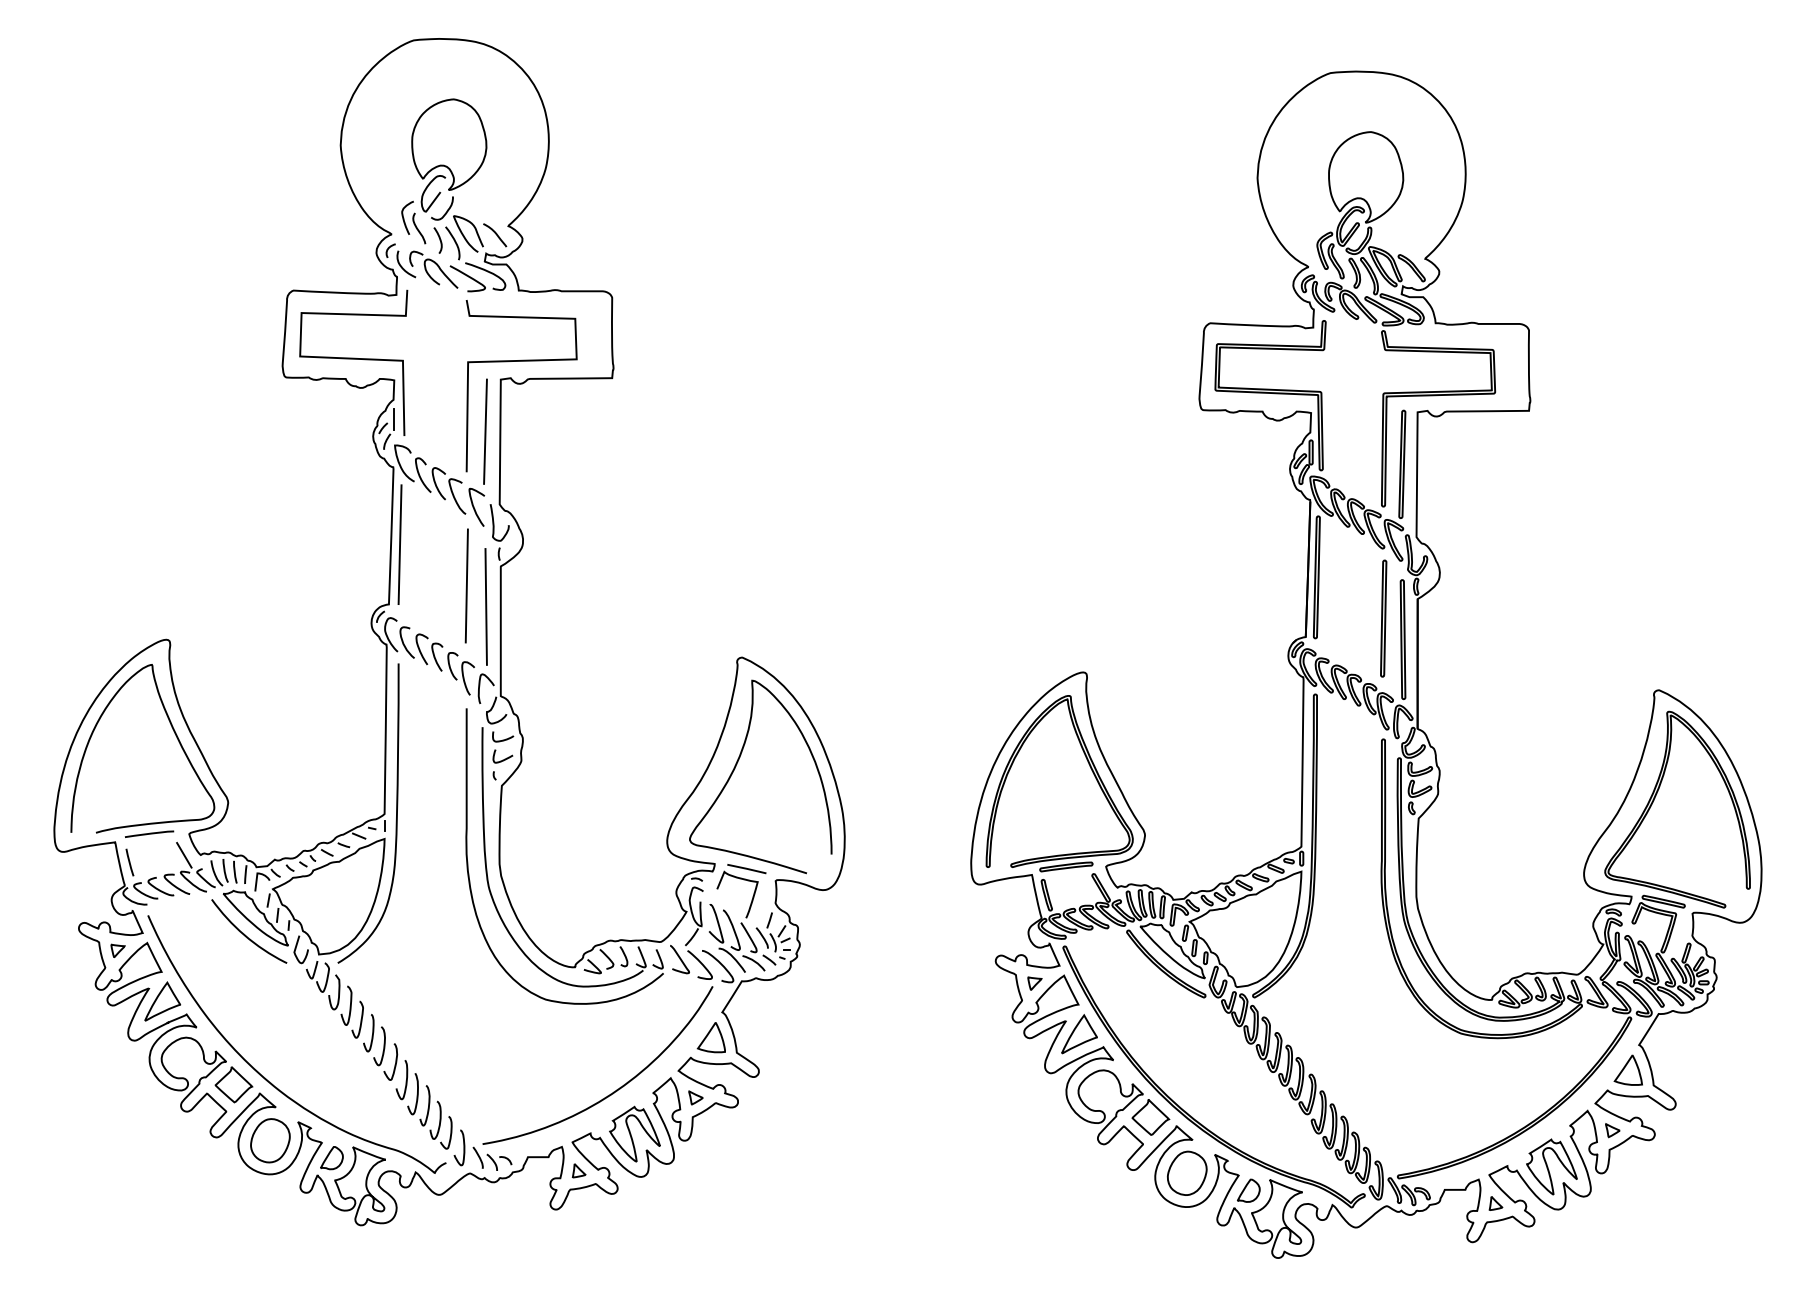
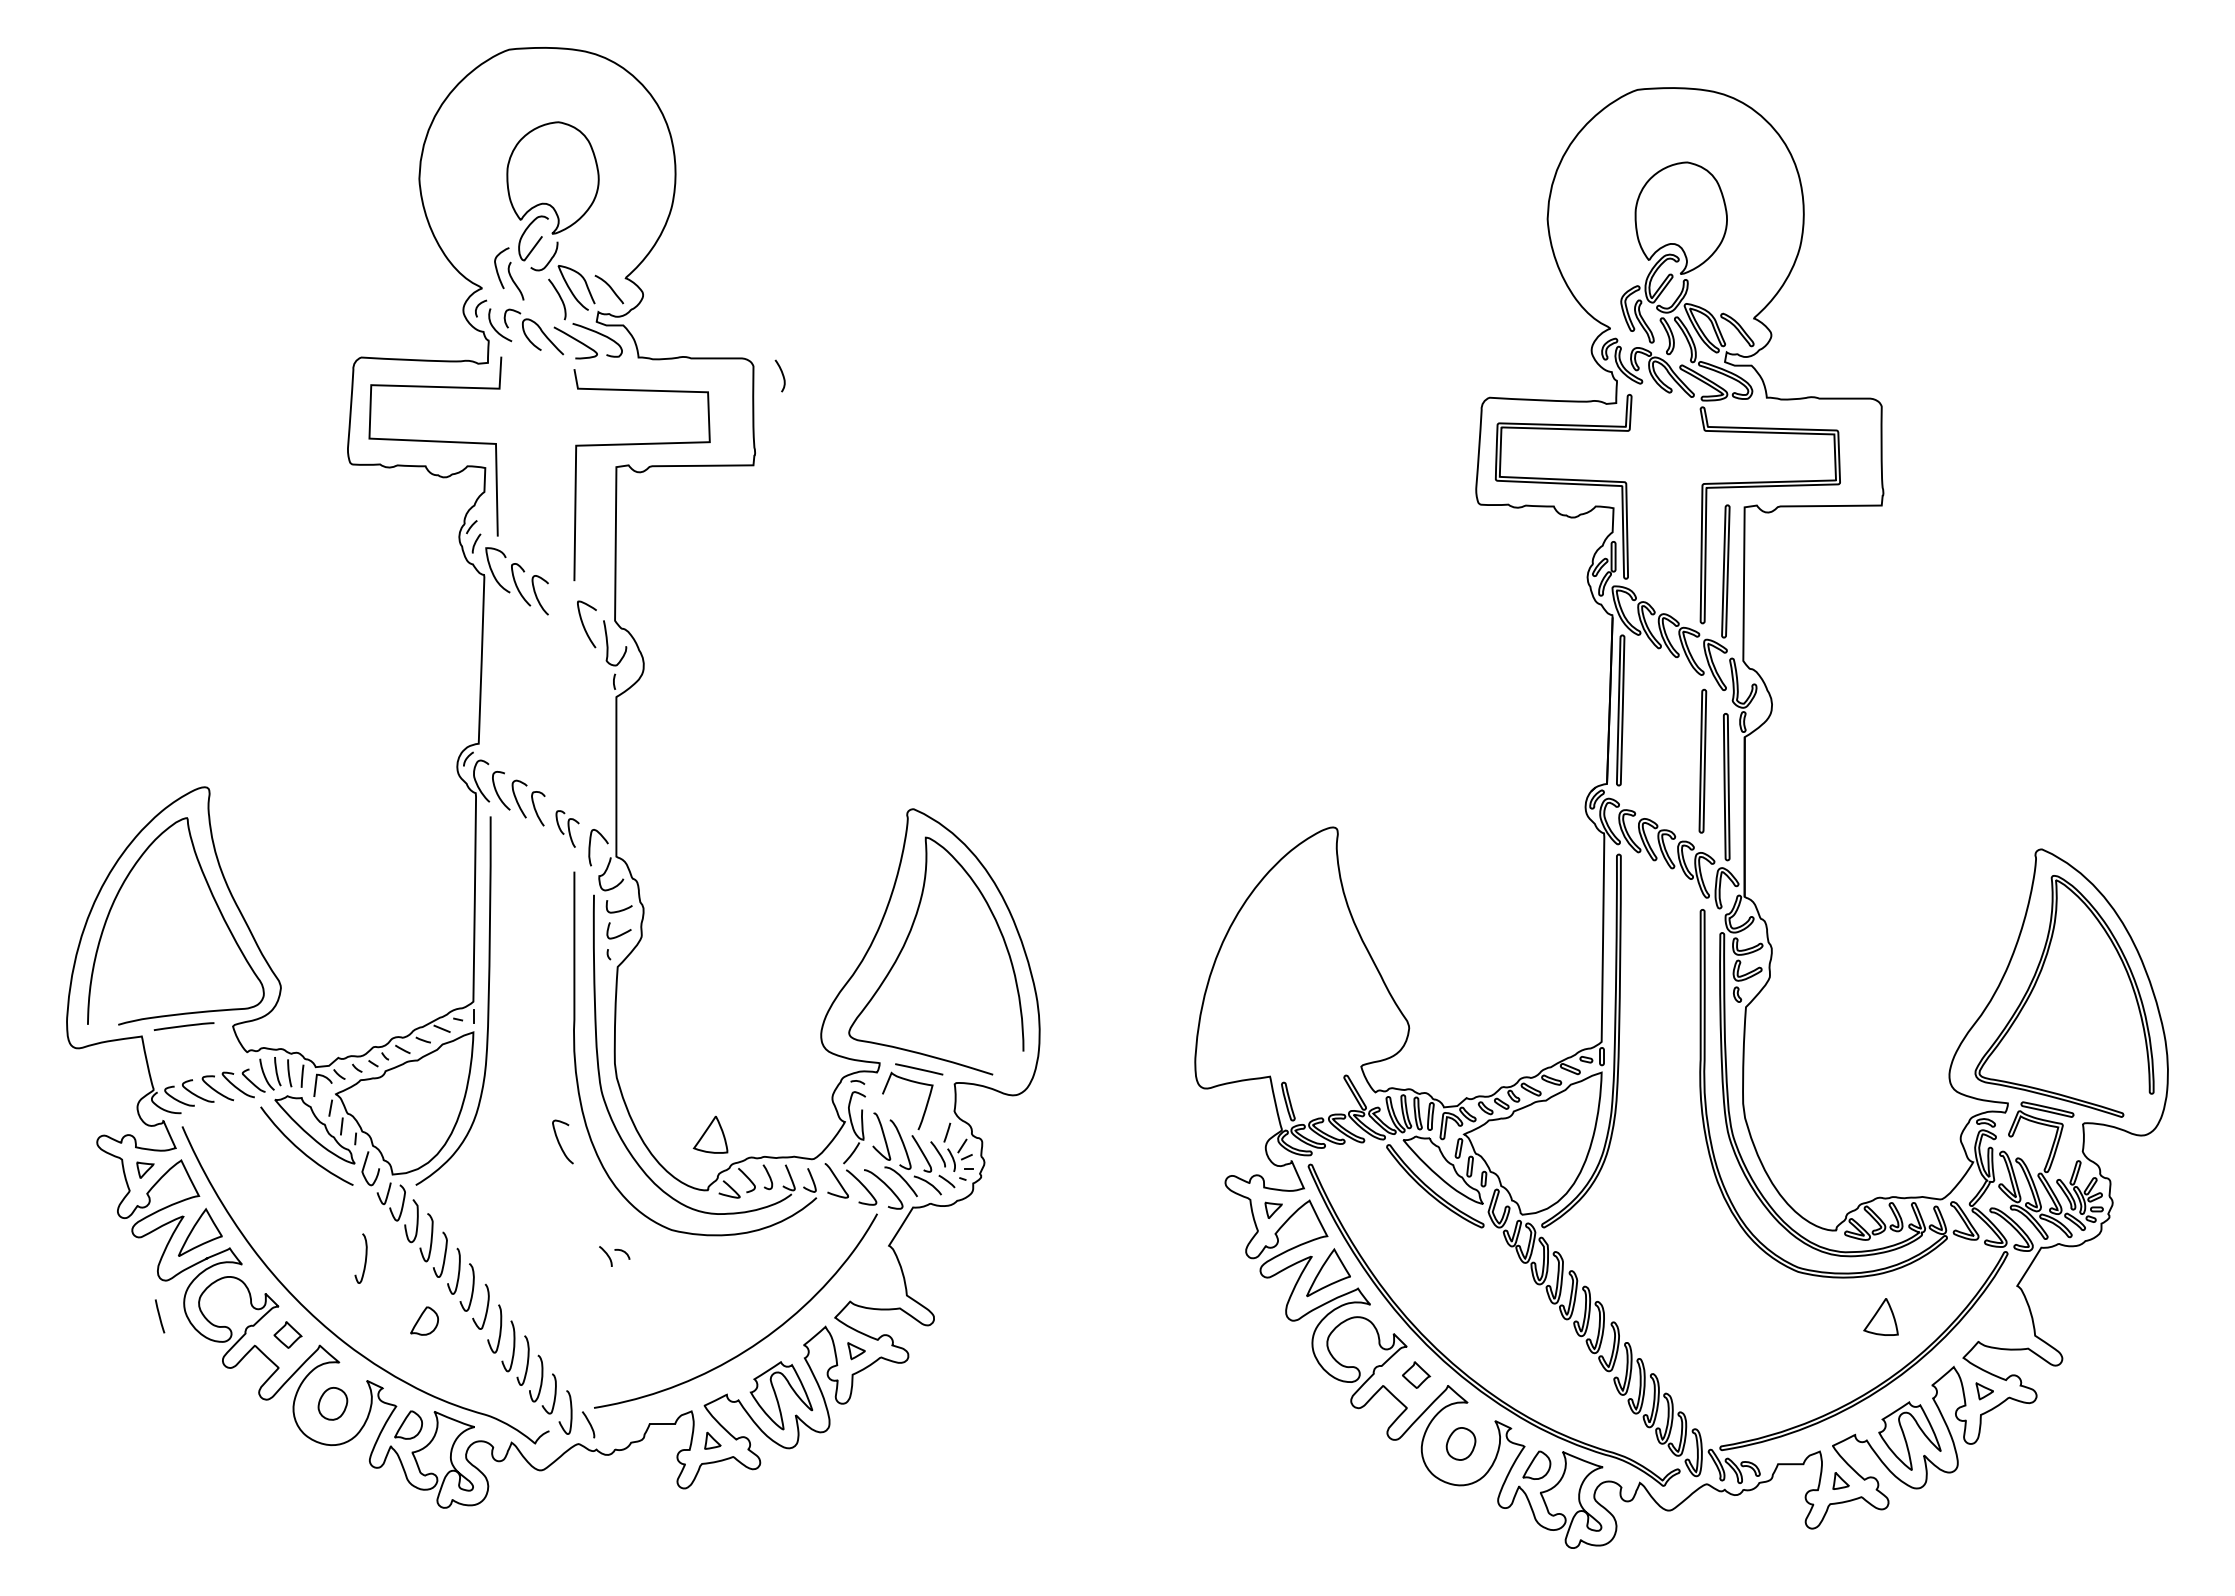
curve: (439, 238) -> (781, 373), moved
line: (394, 419) -> (485, 516), removed
line: (485, 431) -> (597, 531), removed
curve: (455, 497) -> (560, 1143), moved
line: (400, 544) -> (492, 670), removed
line: (466, 585) -> (574, 720), removed
line: (486, 606) -> (598, 746), removed
part: (461, 673) -> (567, 828), size x0.7
part: (1090, 769) -> (1342, 946), removed
line: (183, 855) -> (226, 1052), removed
line: (130, 862) -> (160, 1316), moved
curve: (296, 1022) -> (365, 1258), added
part: (711, 1037) -> (710, 1134), moved
part: (1627, 1069) -> (1880, 1316), moved
part: (344, 1073) -> (424, 1320), added
part: (233, 1084) -> (287, 1334), size x0.6
part: (1150, 1116) -> (1416, 1374), size x0.6
part: (270, 1140) -> (332, 1403), size x0.6
part: (499, 1162) -> (614, 1256), moved
part: (1186, 1173) -> (1460, 1443), size x0.6

